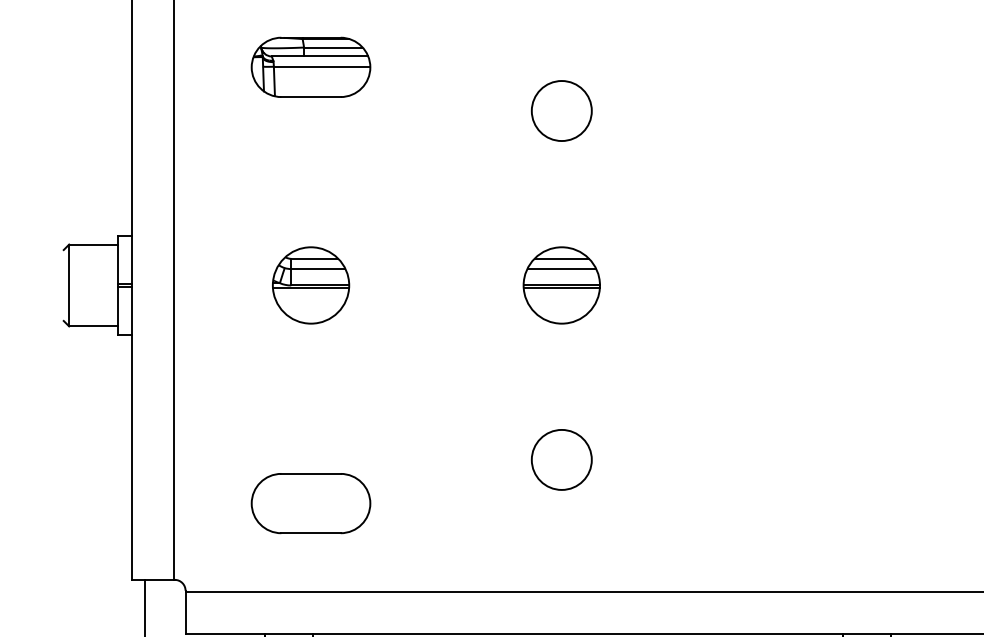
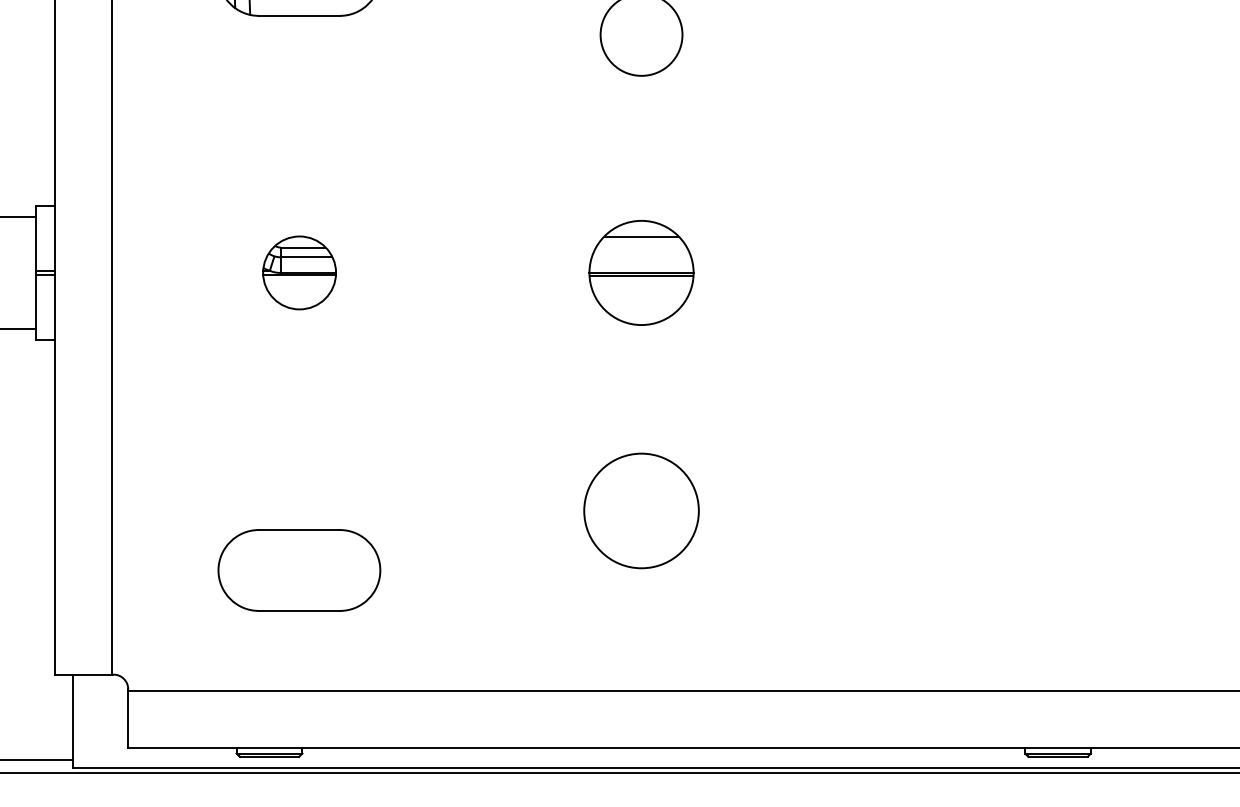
line: (561, 269) -> (641, 251), removed
part: (311, 285) -> (300, 272), size x0.7
circle: (561, 459) -> (641, 510), size x1.4

